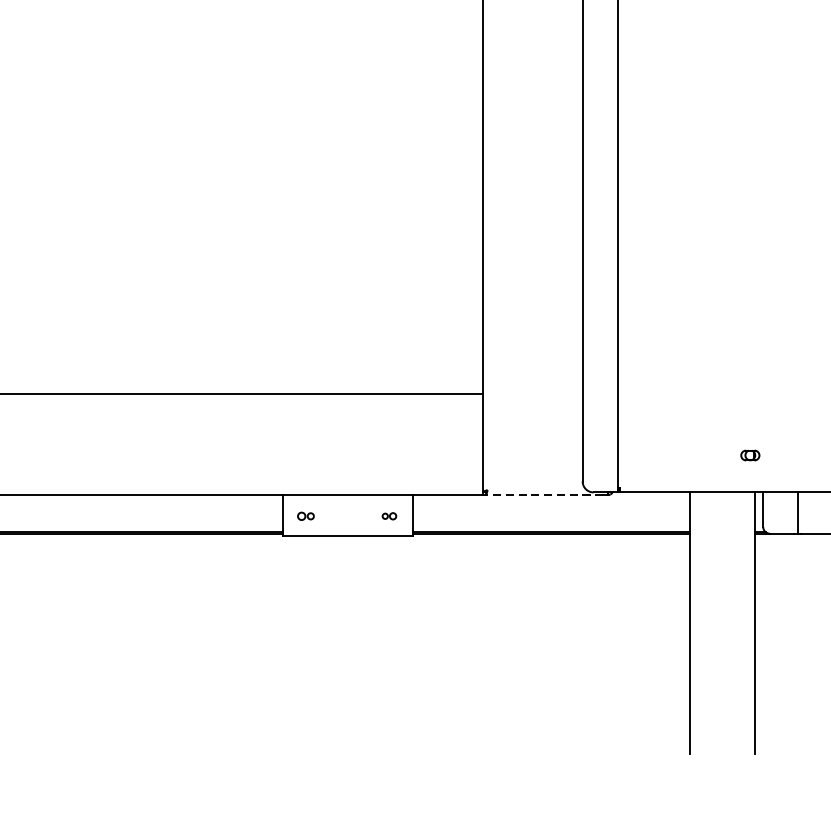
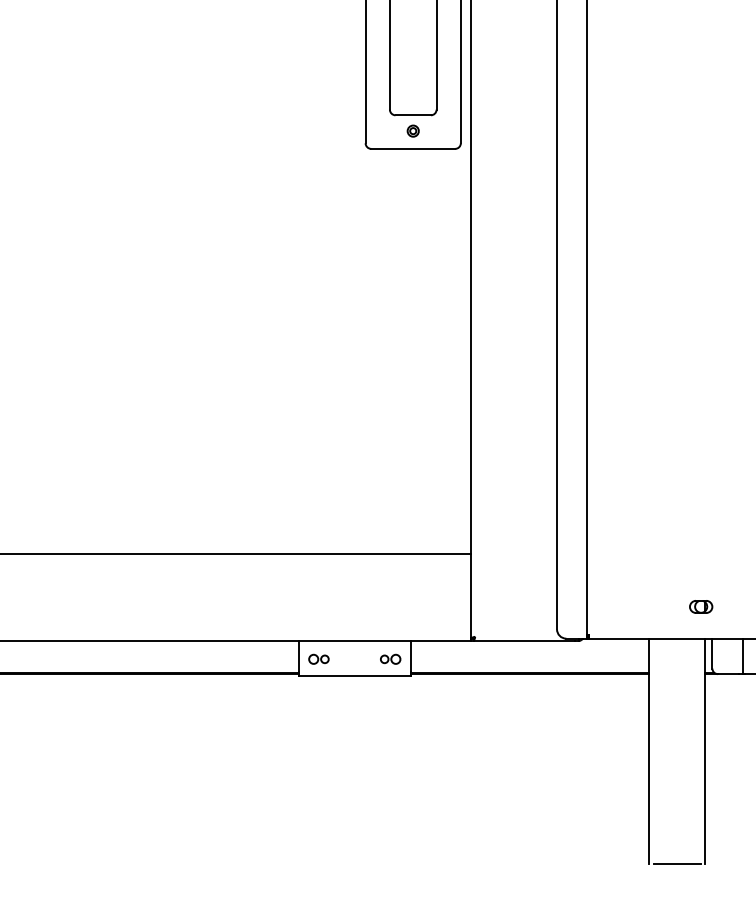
part: (750, 455) -> (701, 606), size x1.43
line: (544, 494) -> (524, 640), dashed -> solid
part: (305, 515) -> (318, 658), size x1.43
part: (389, 515) -> (390, 658), size x1.67
line: (721, 753) -> (676, 863), added

